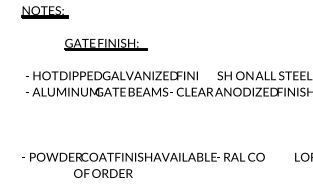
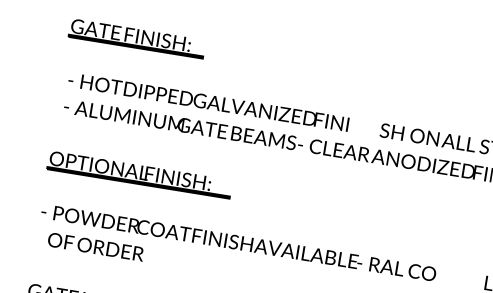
part: (105, 44) -> (136, 38), moved
part: (77, 126) -> (139, 175), added
text: (103, 173) -> (96, 246), moved

